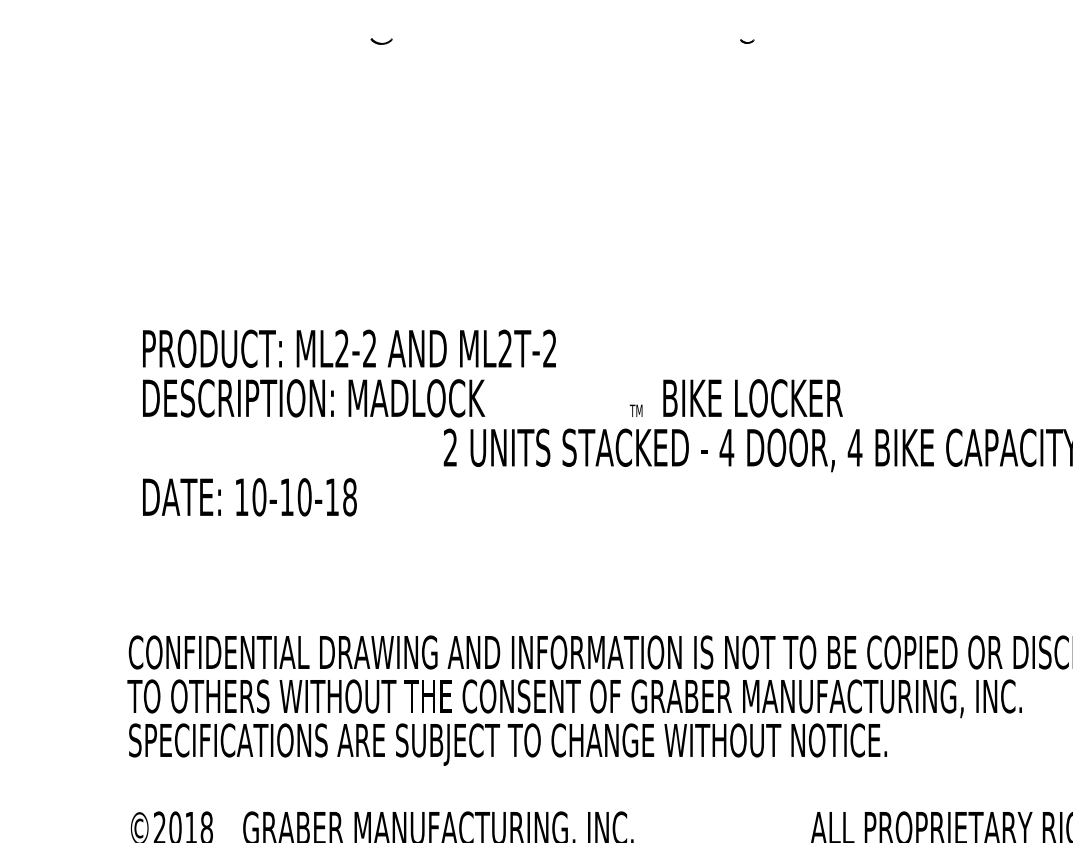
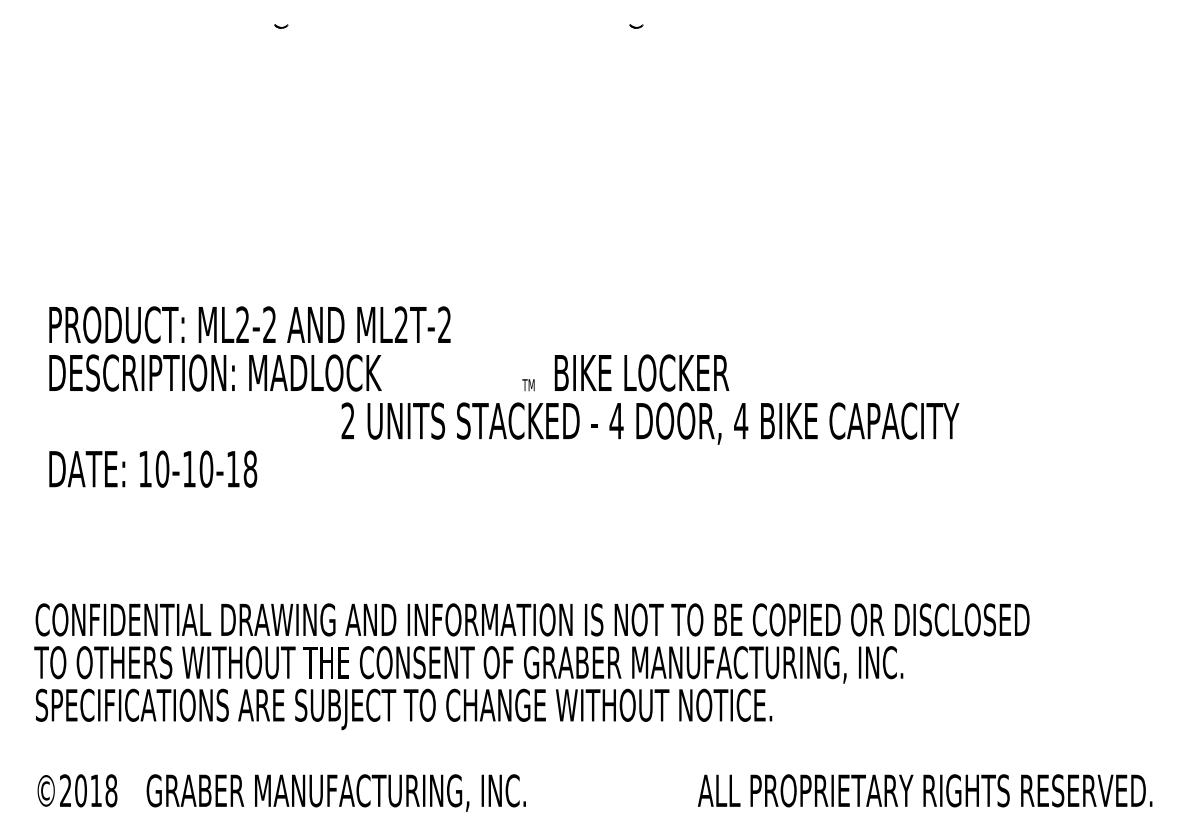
part: (381, 41) -> (281, 26), size x0.62

